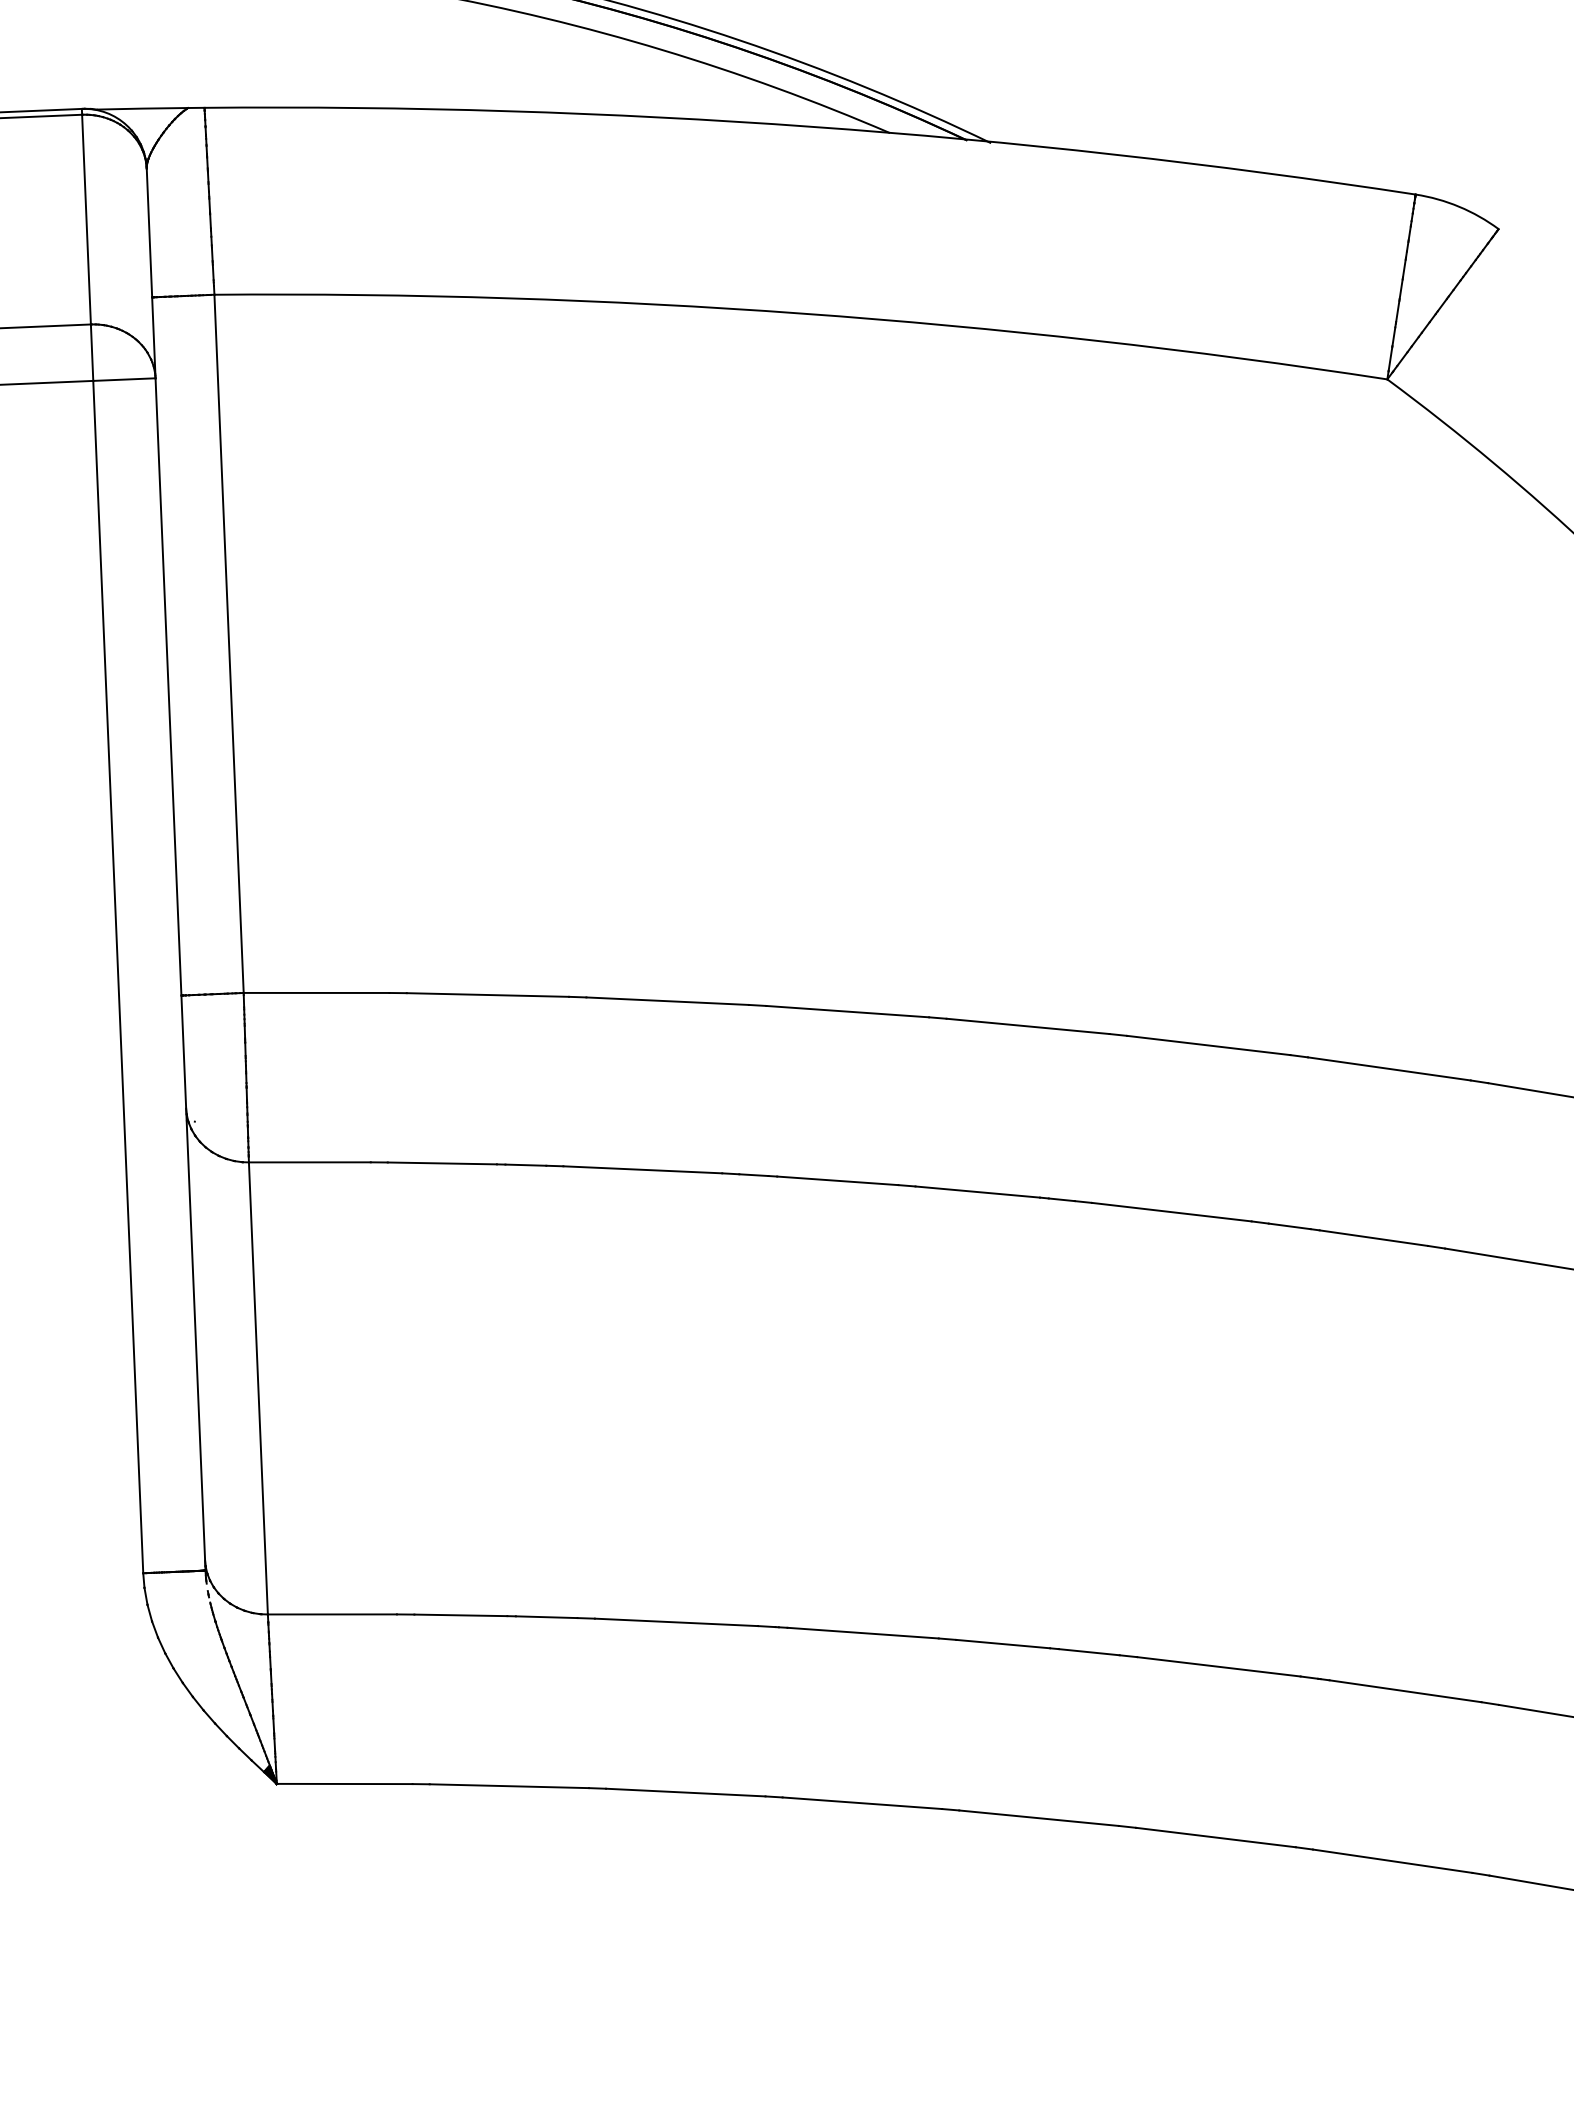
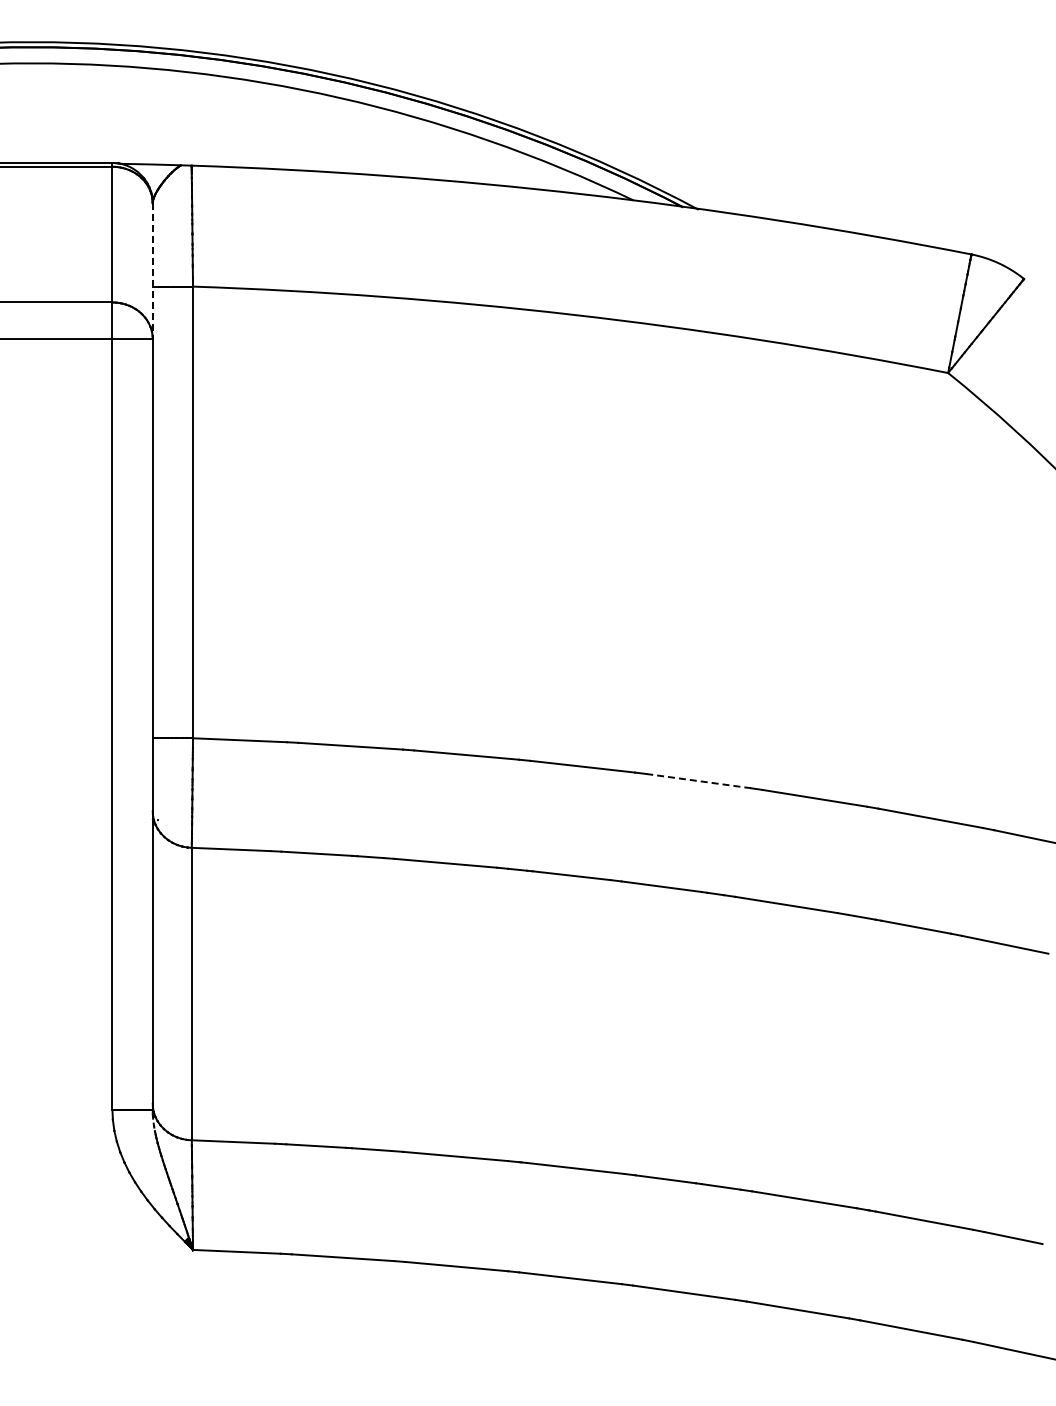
line: (150, 274) -> (152, 271), solid -> dashed
line: (1027, 1027) -> (698, 781), solid -> dashed

